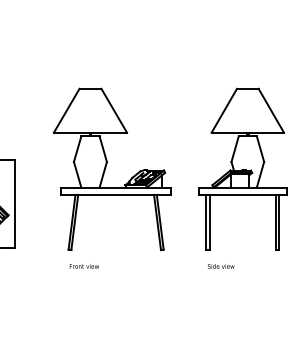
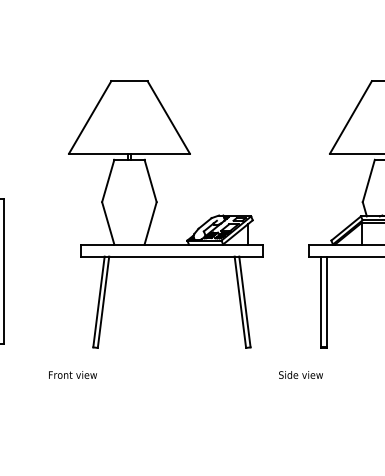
text: (83, 266) -> (71, 375), moved
text: (220, 266) -> (299, 375), moved

